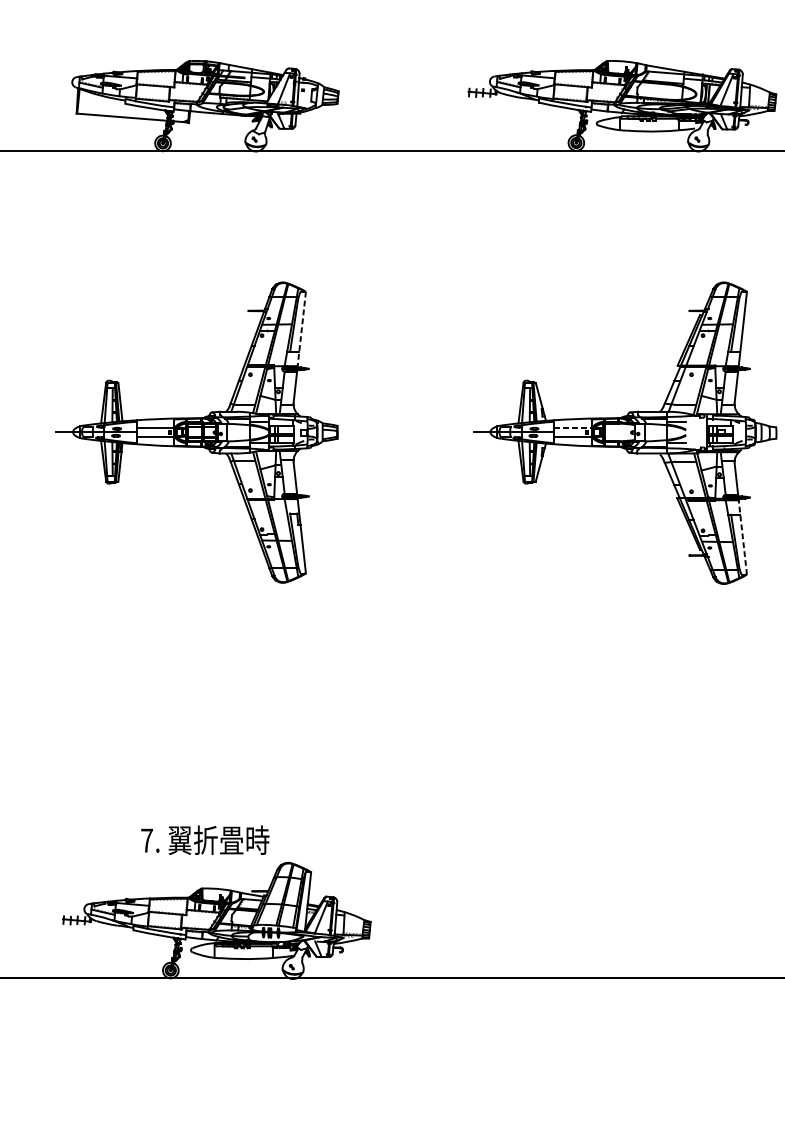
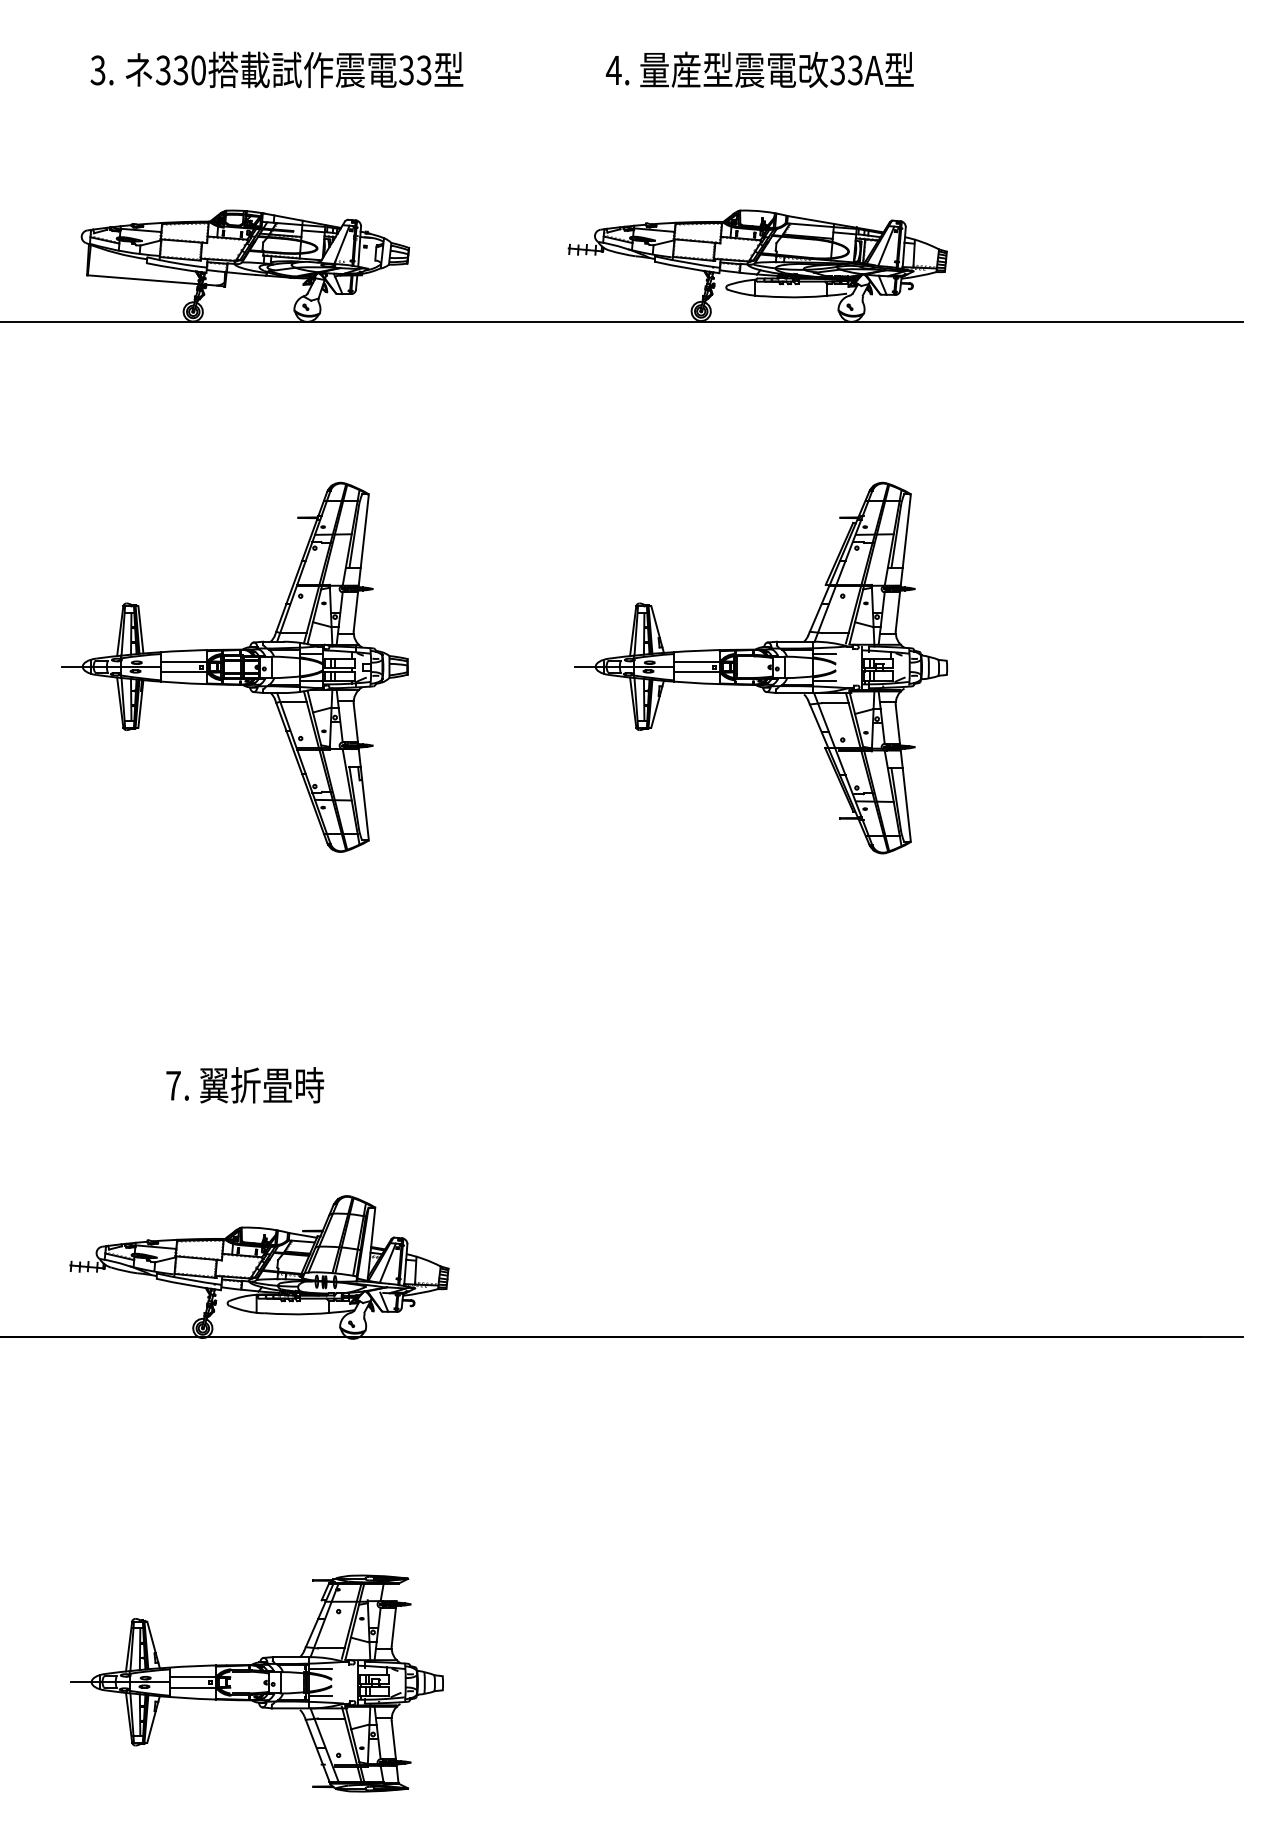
line: (301, 329) -> (363, 540), dashed -> solid
line: (572, 427) -> (696, 661), dashed -> solid
line: (742, 536) -> (905, 795), dashed -> solid
text: (205, 840) -> (245, 1085), moved

